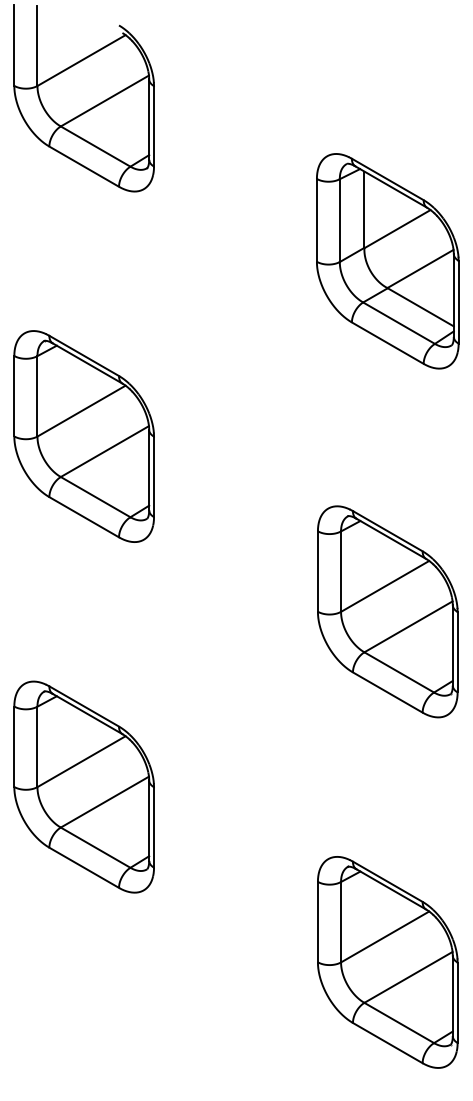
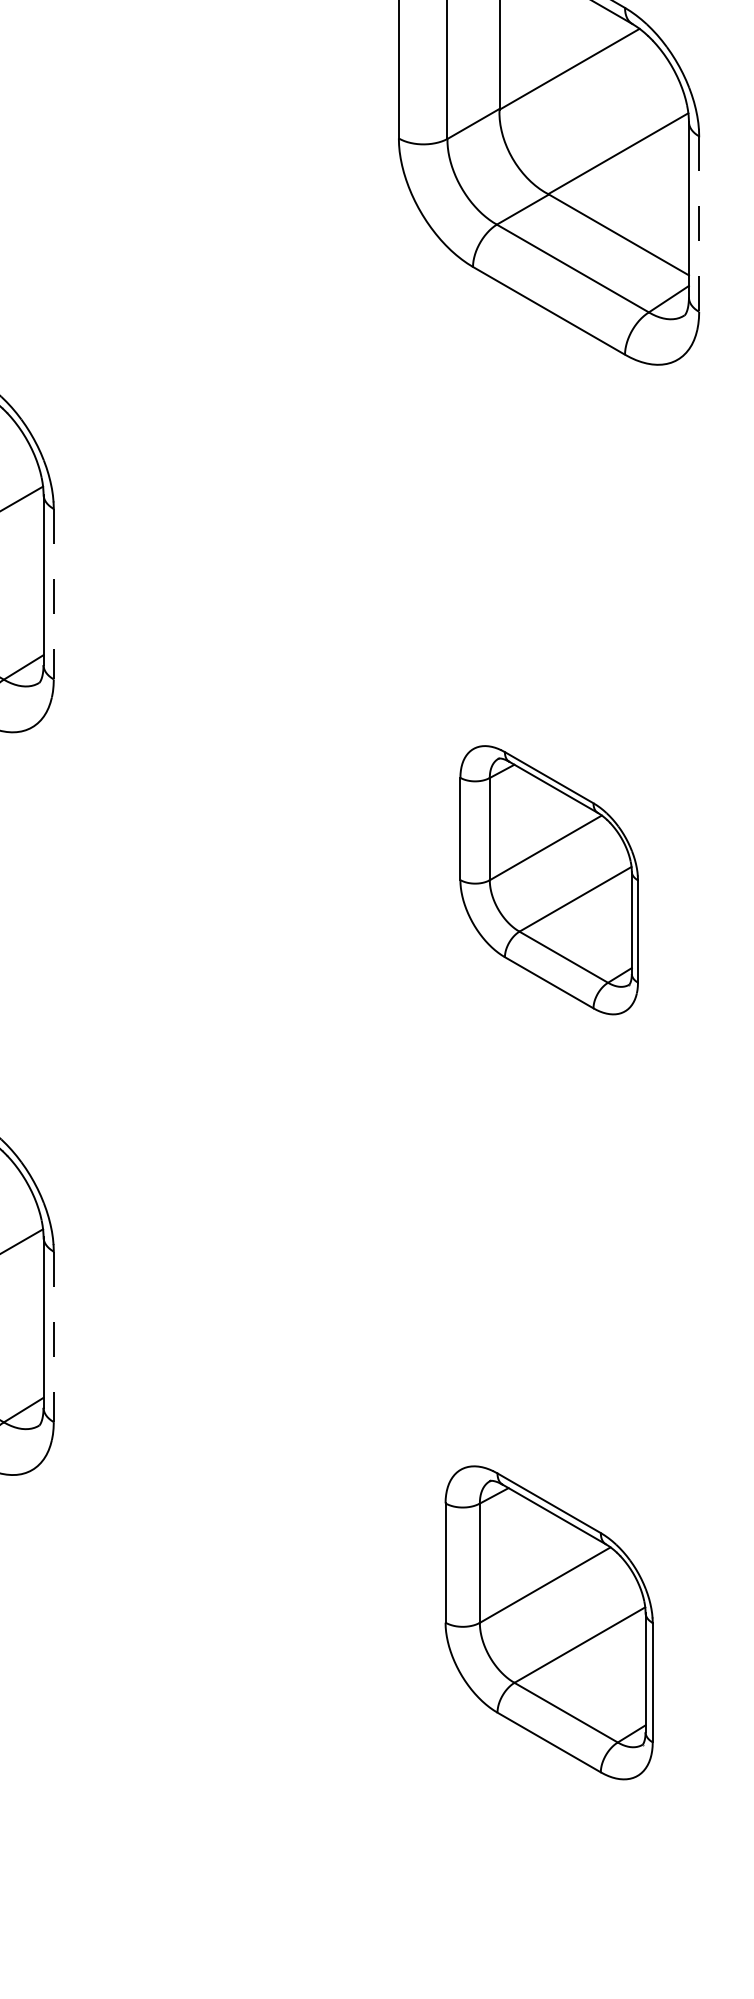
line: (458, 302) -> (698, 224), solid -> dashed
line: (154, 477) -> (54, 595), solid -> dashed
part: (387, 611) -> (548, 879), size x0.6
line: (154, 827) -> (54, 1336), solid -> dashed
part: (387, 962) -> (548, 1622), size x0.7

